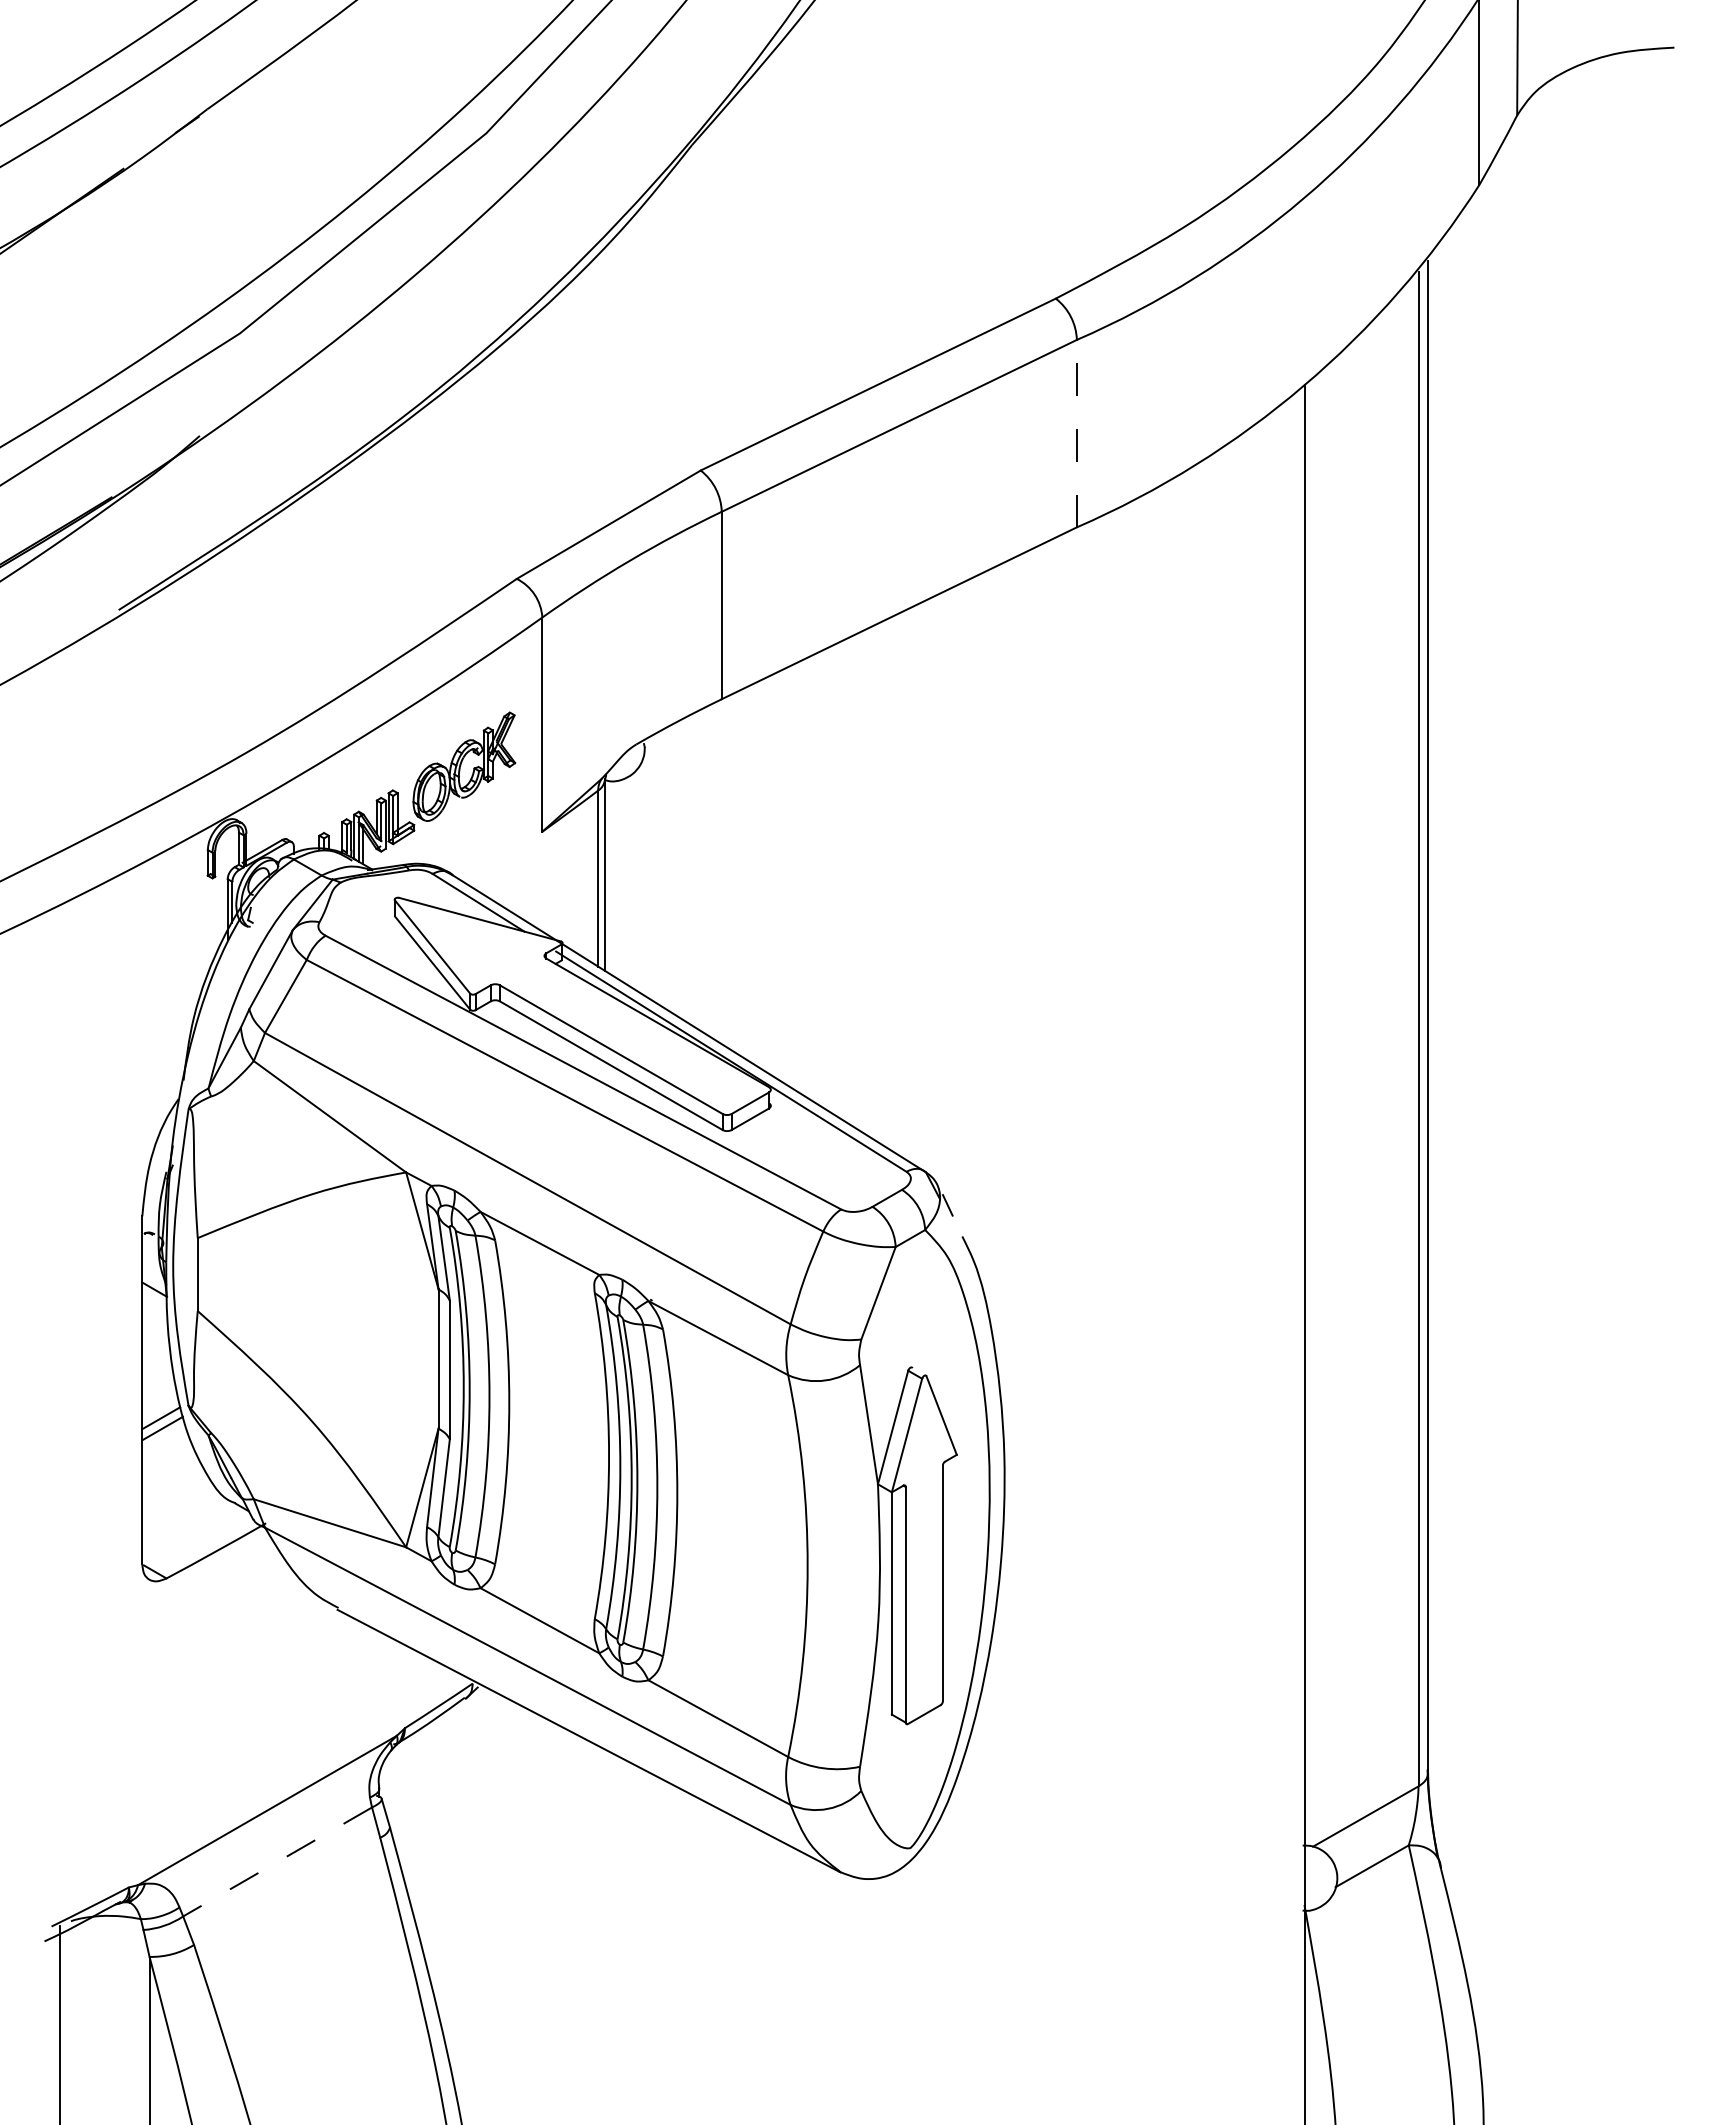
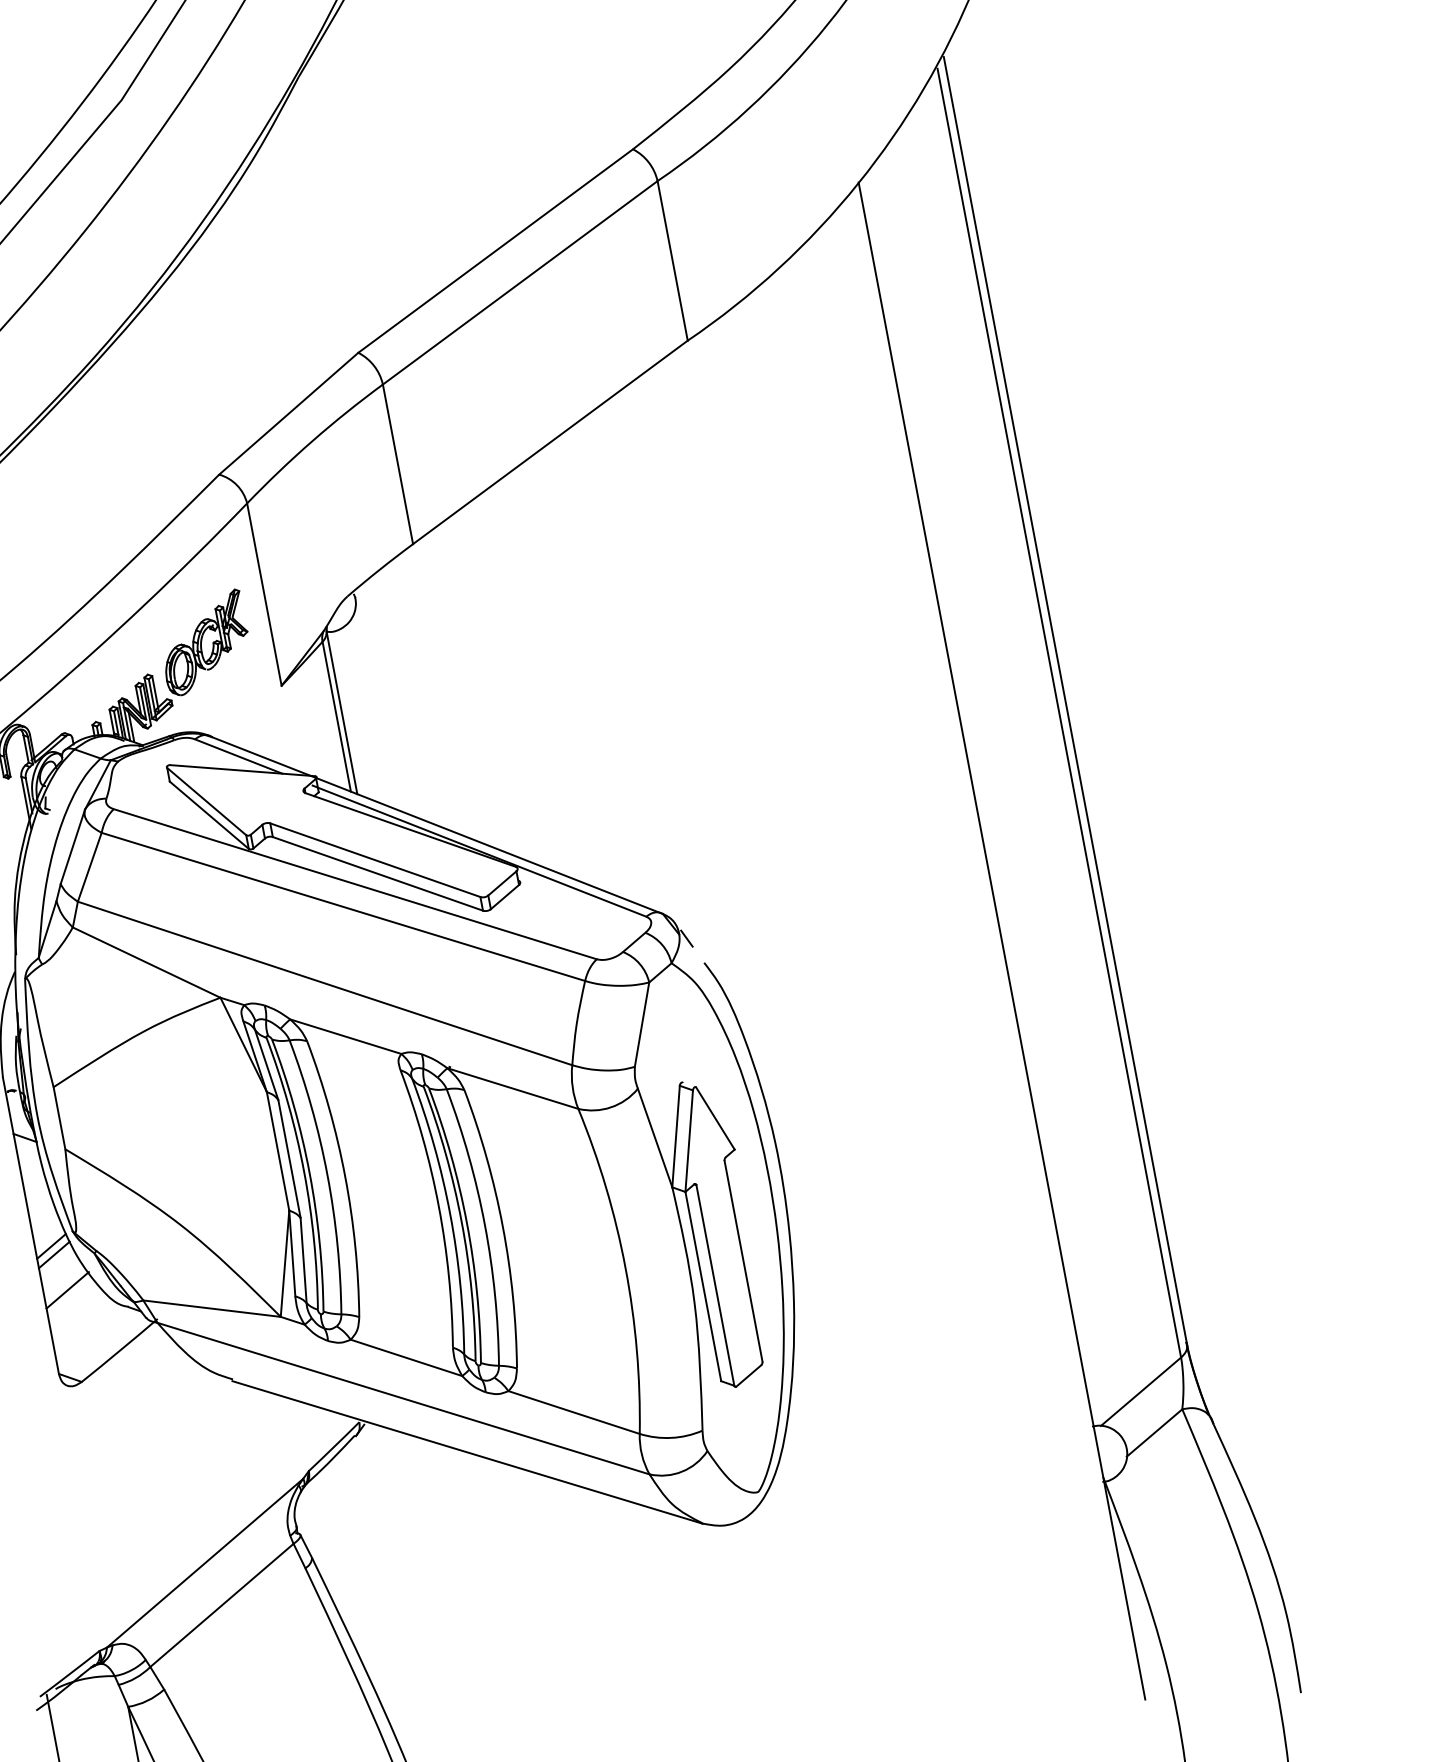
line: (1076, 433) -> (672, 260), dashed -> solid
line: (170, 1471) -> (67, 1290), added
line: (277, 1861) -> (221, 1605), dashed -> solid

